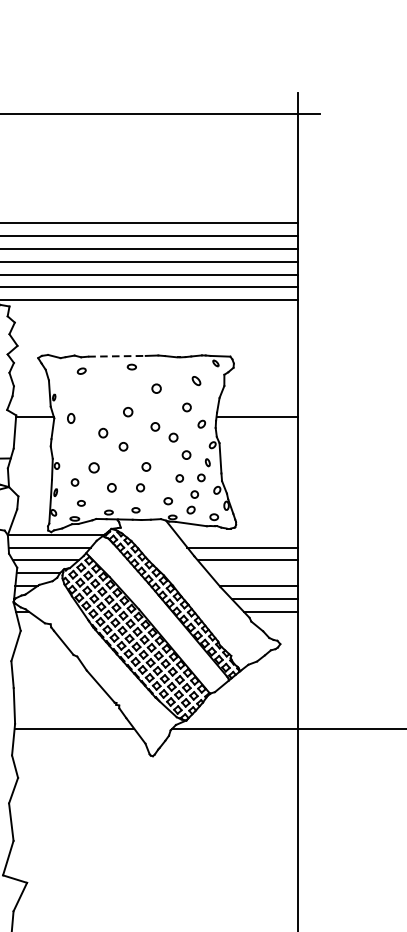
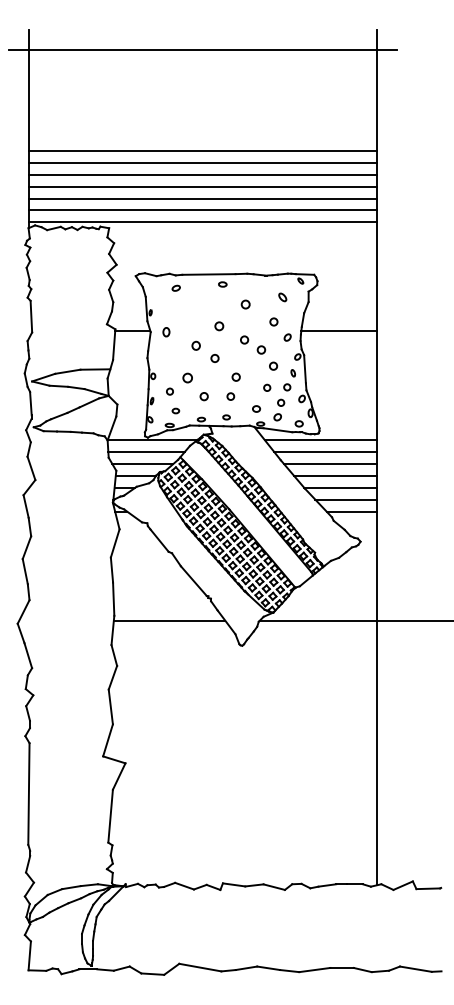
line: (116, 356) -> (208, 274), dashed -> solid
line: (237, 535) -> (320, 440), added
line: (253, 572) -> (335, 475), added

